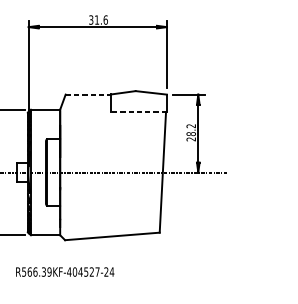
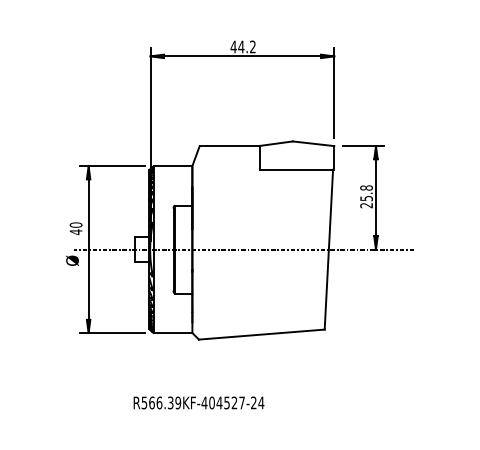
text: (97, 19) -> (242, 46), 31.6 -> 44.2
line: (88, 94) -> (230, 146), dashed -> solid
line: (138, 112) -> (296, 169), dashed -> solid
text: (191, 130) -> (366, 193), 28.2 -> 25.8
text: (64, 271) -> (198, 402), moved

